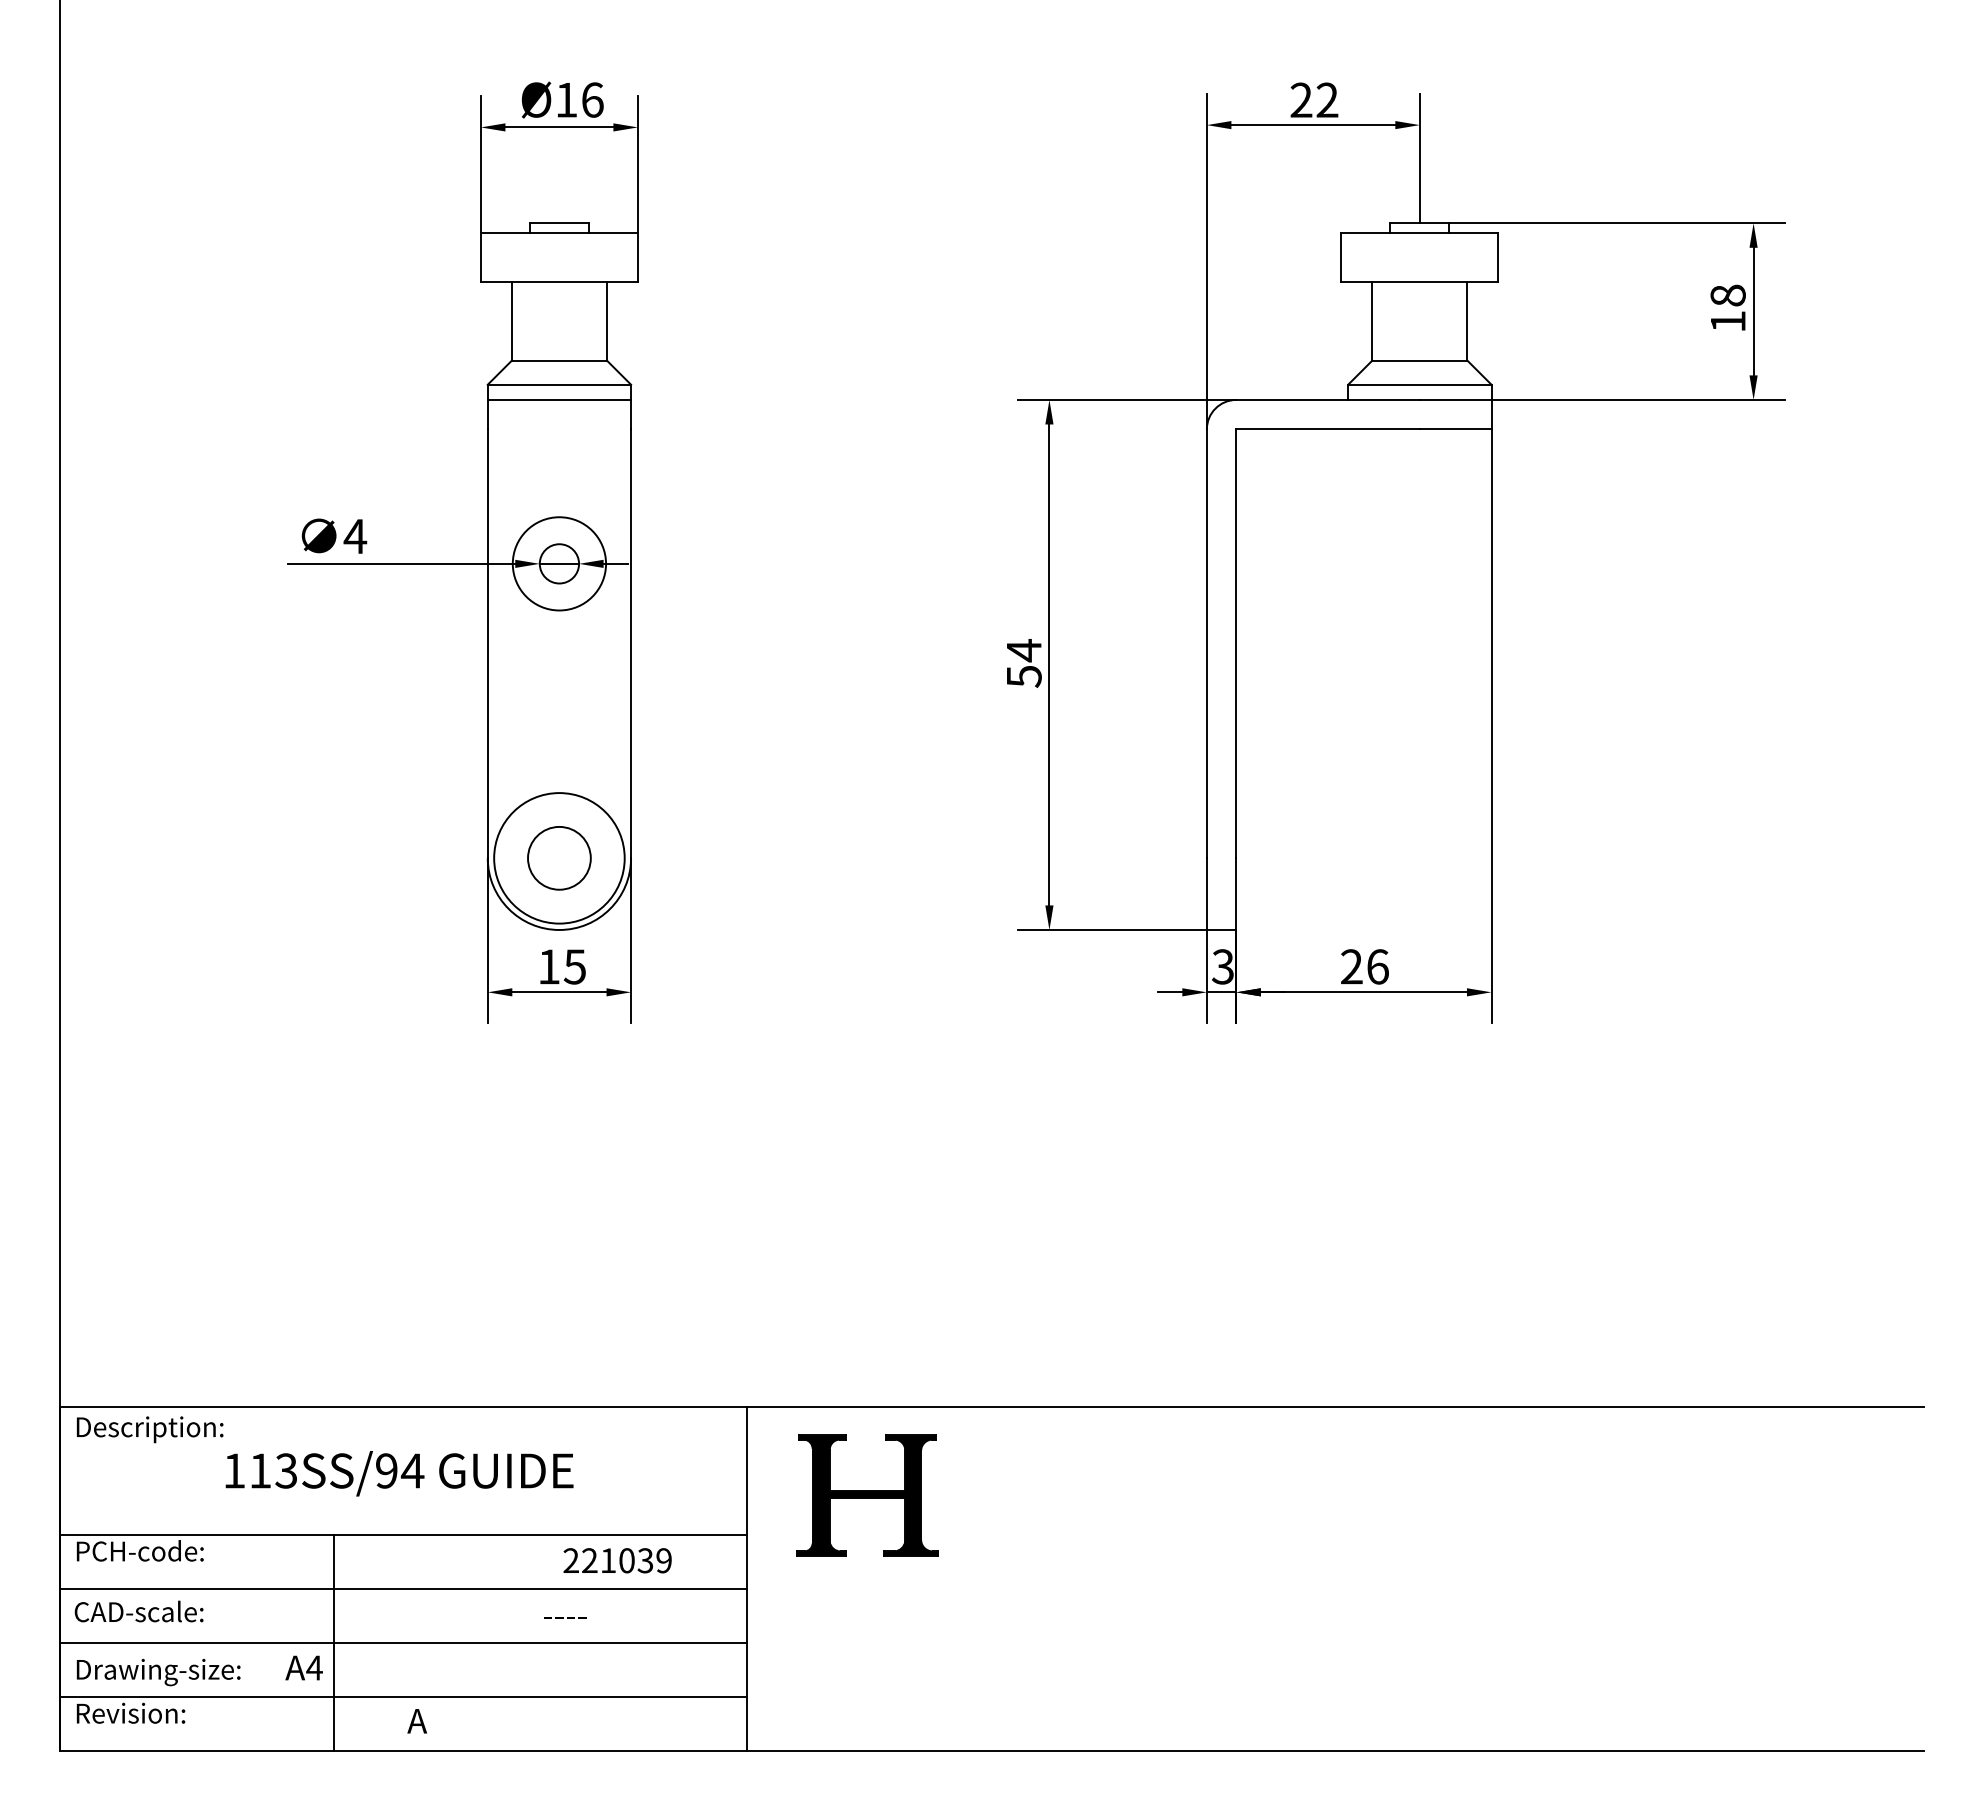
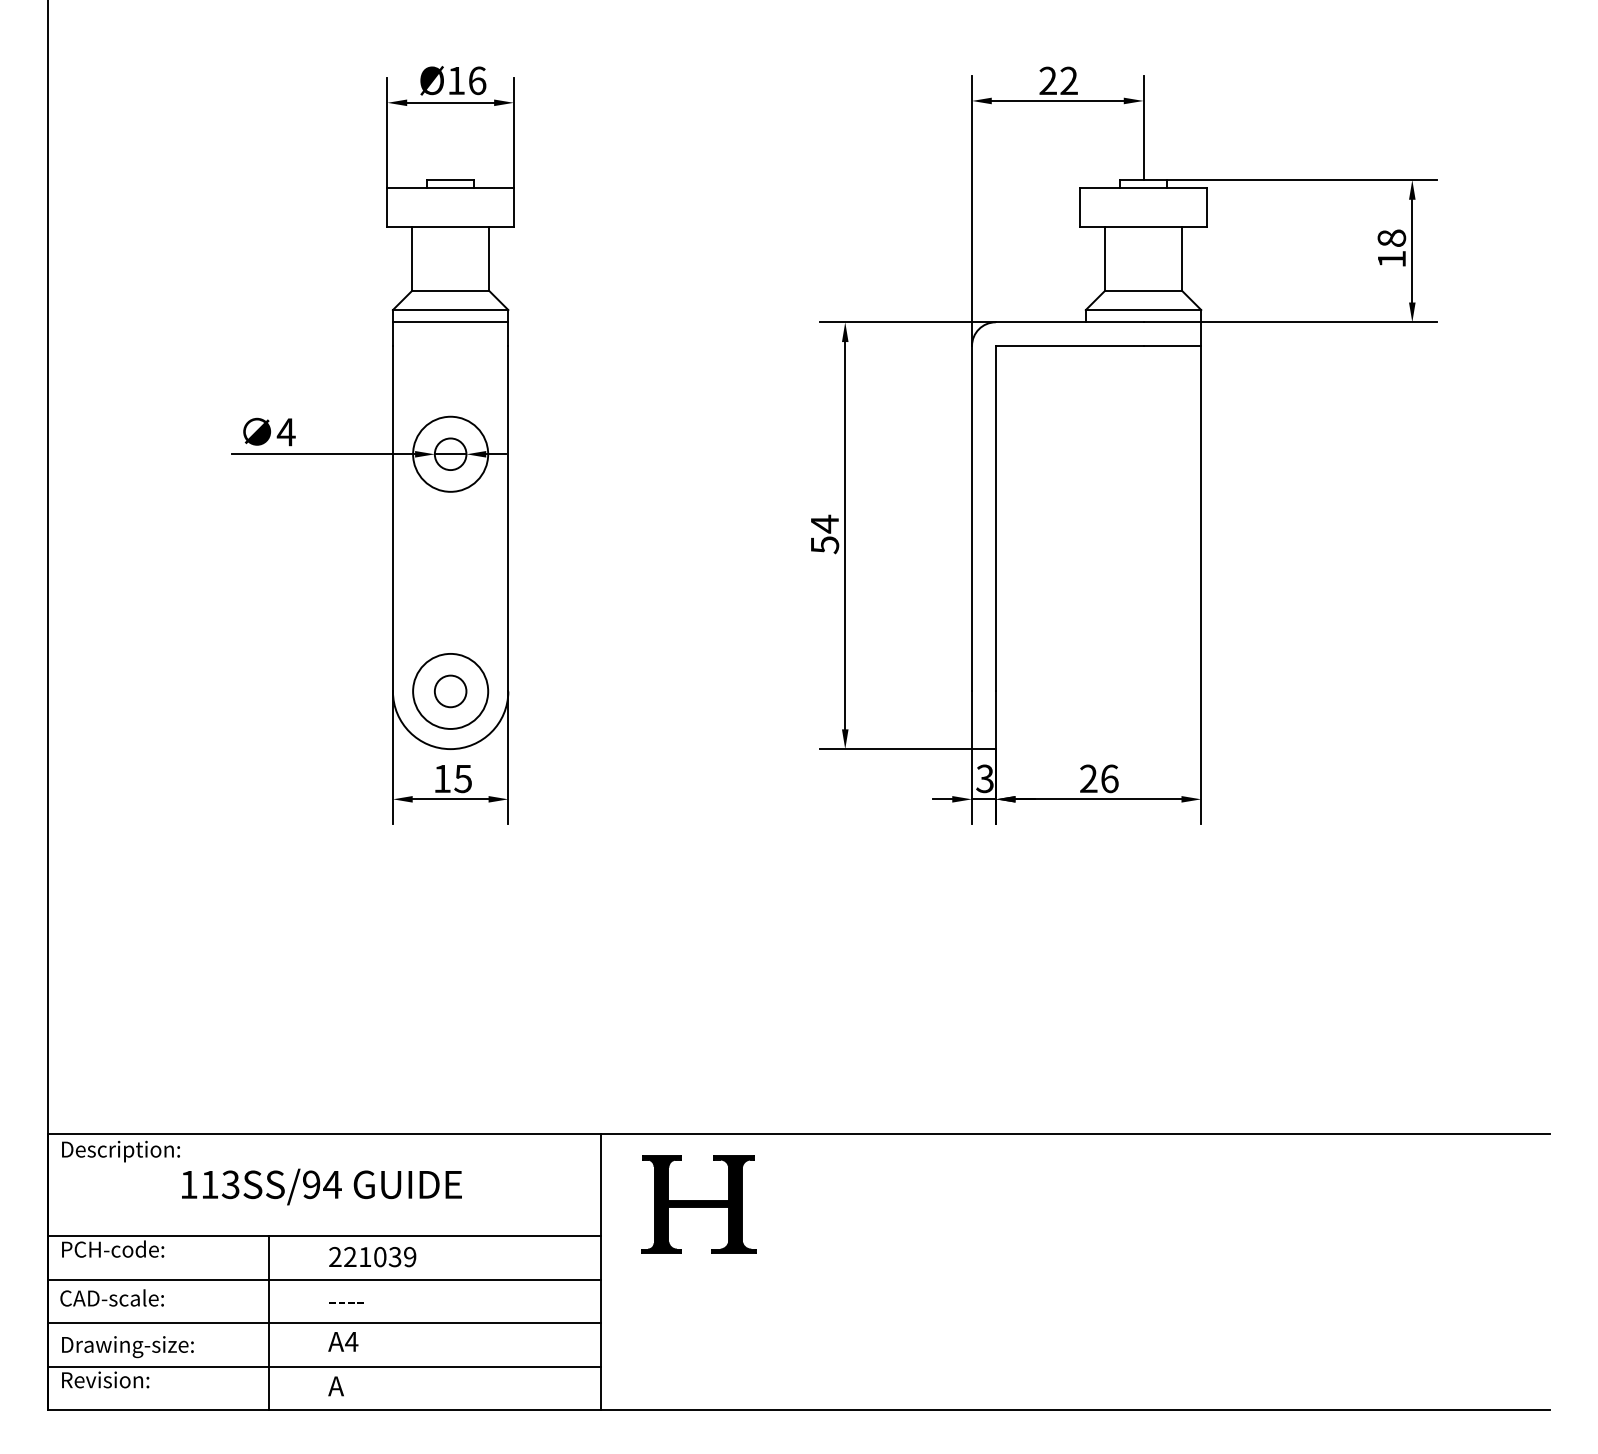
circle: (559, 857) -> (450, 690), size x0.62
circle: (559, 857) -> (450, 690), size x0.71
text: (617, 1560) -> (372, 1256), moved
text: (565, 1617) -> (346, 1302), moved
text: (303, 1667) -> (342, 1341), moved

